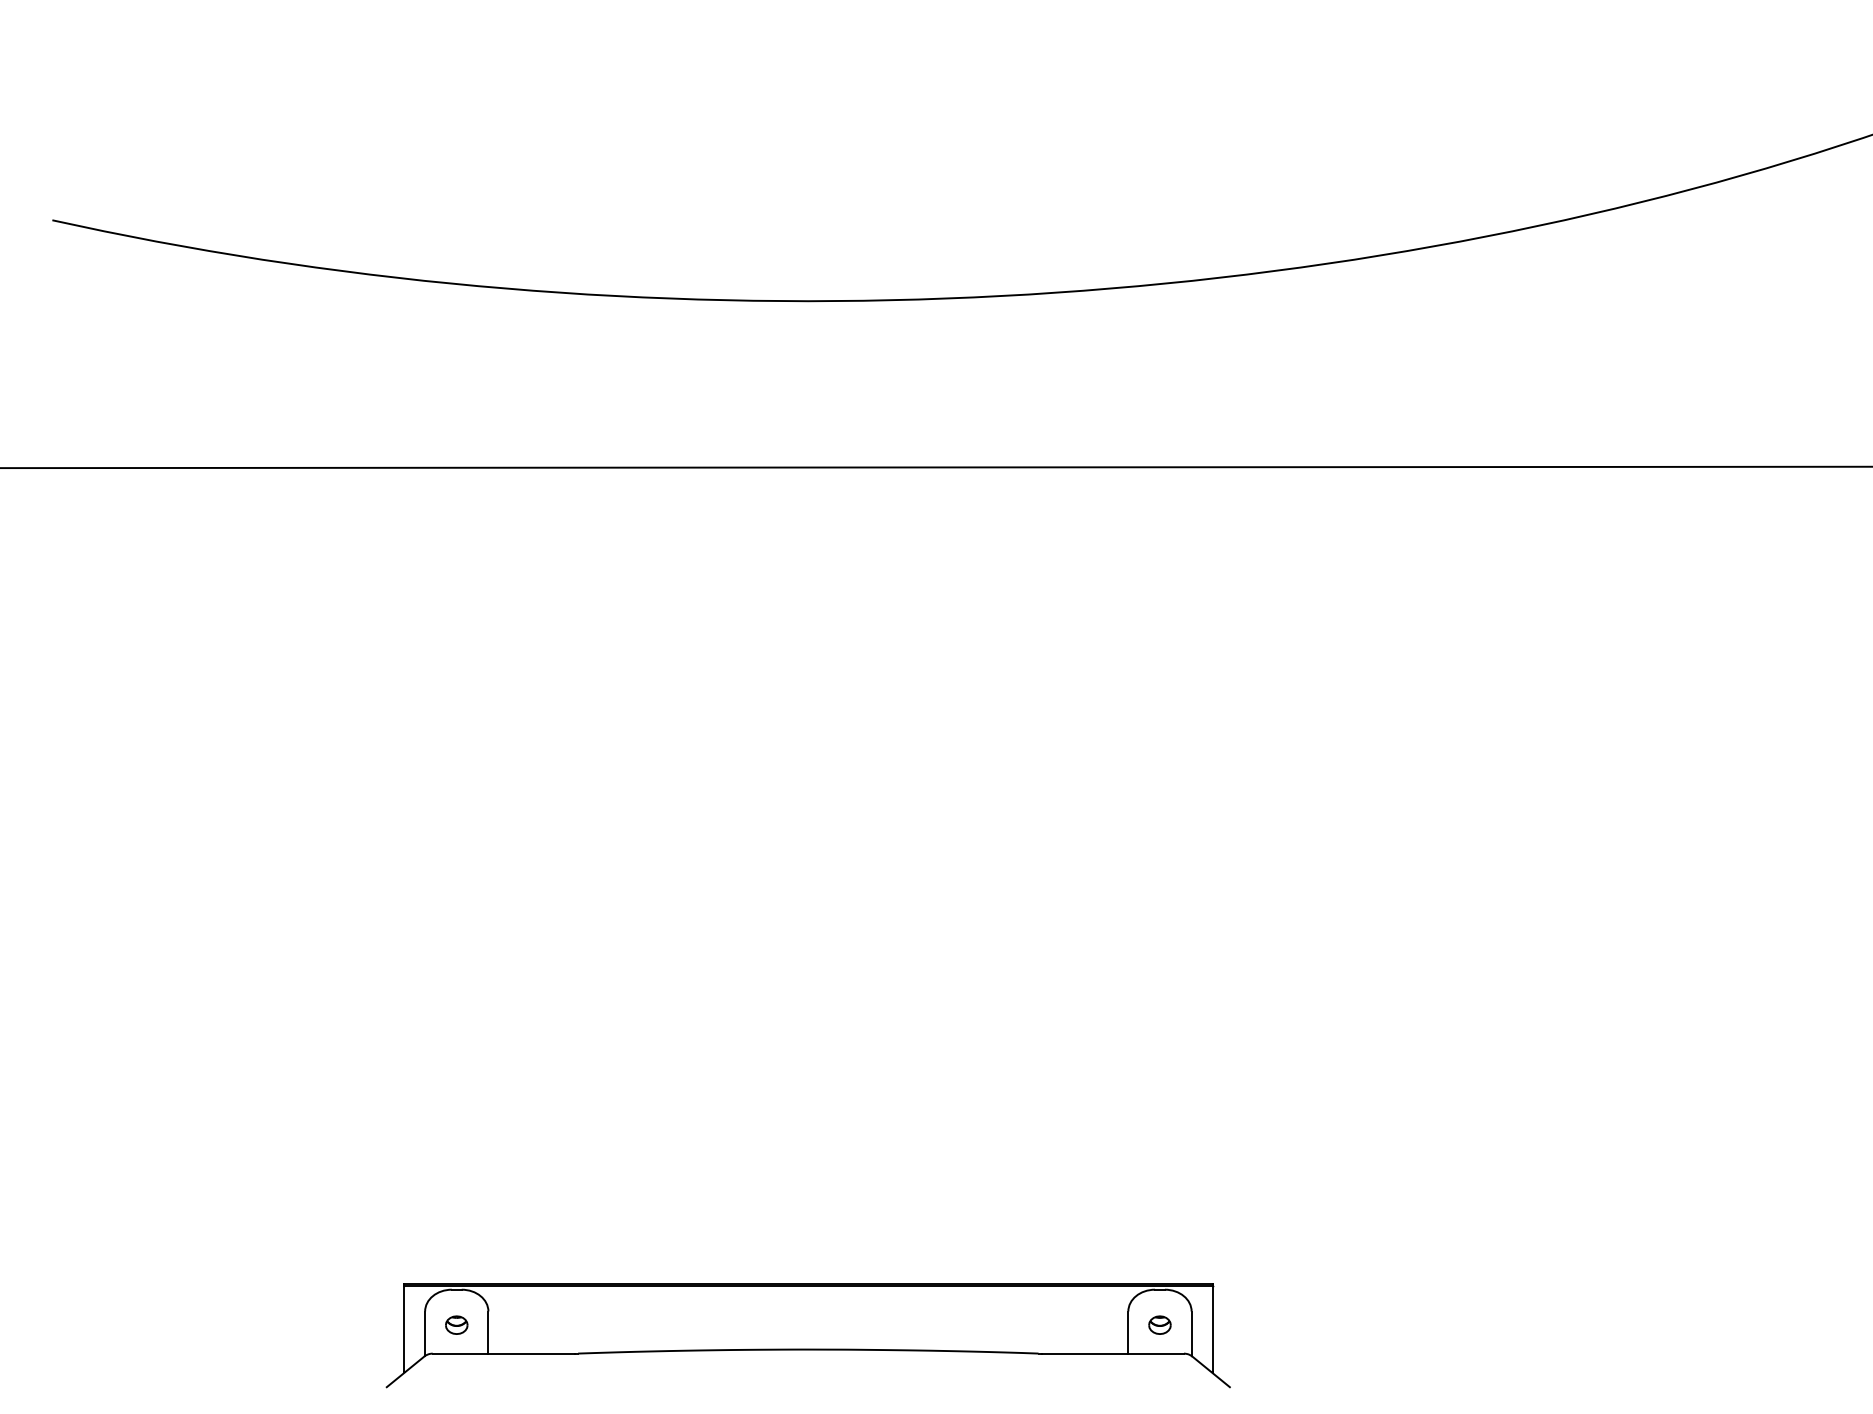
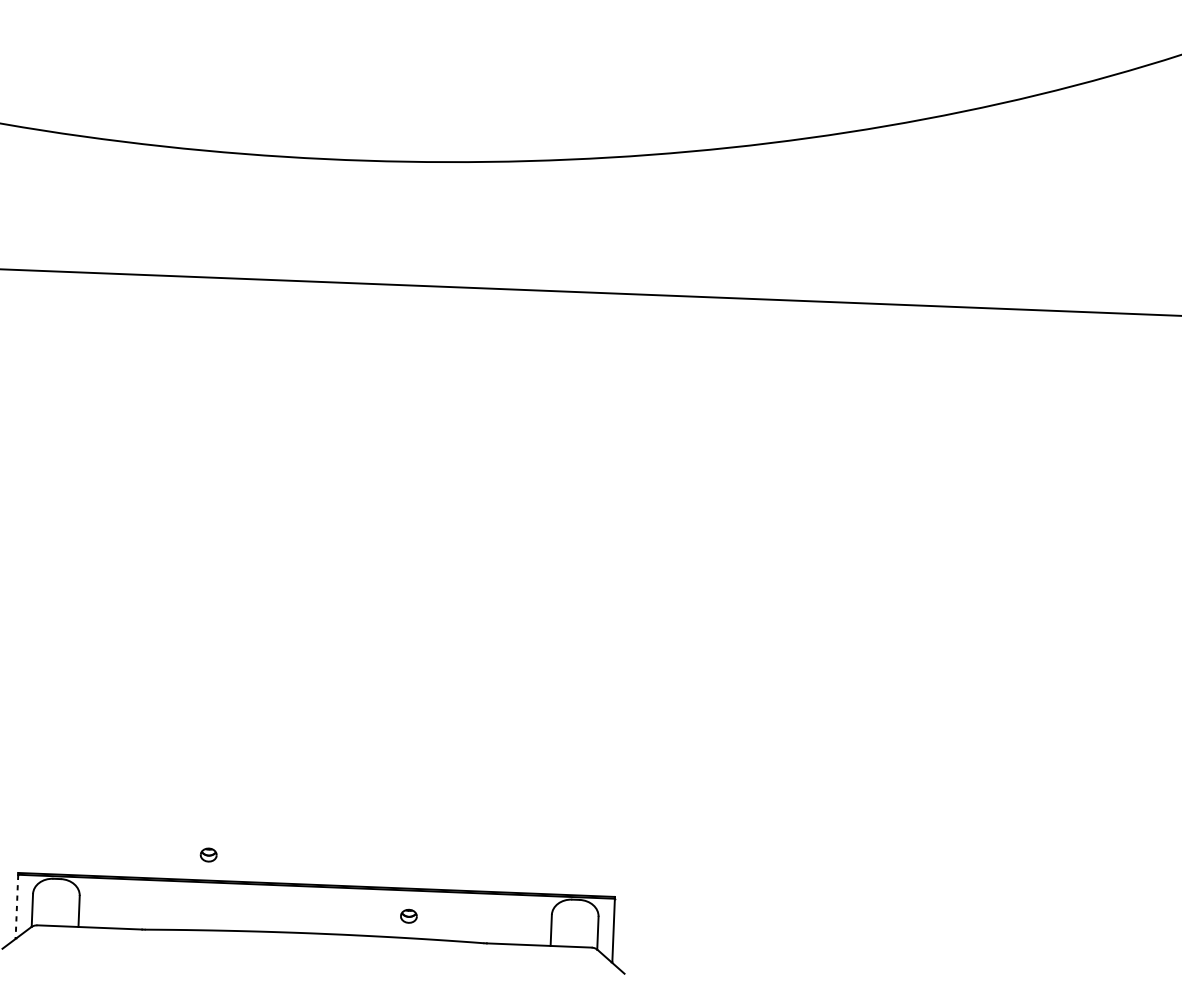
part: (456, 1324) -> (208, 854), moved
part: (1159, 1324) -> (408, 915), moved
line: (404, 1329) -> (17, 906), solid -> dashed

